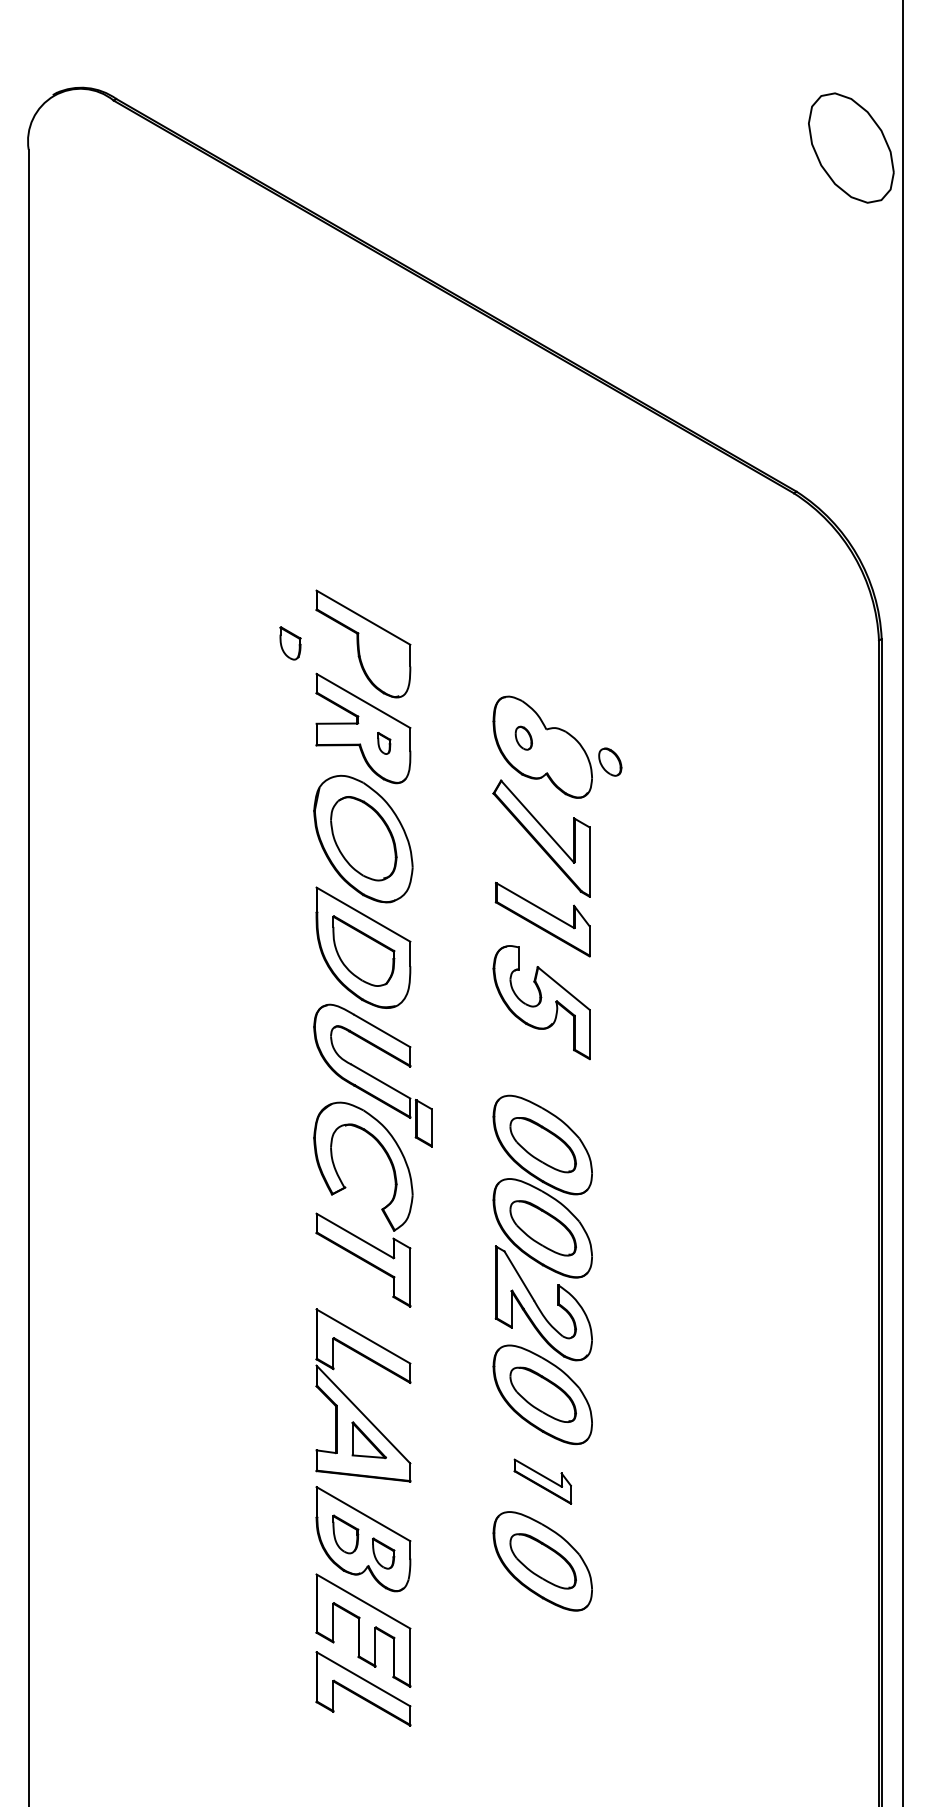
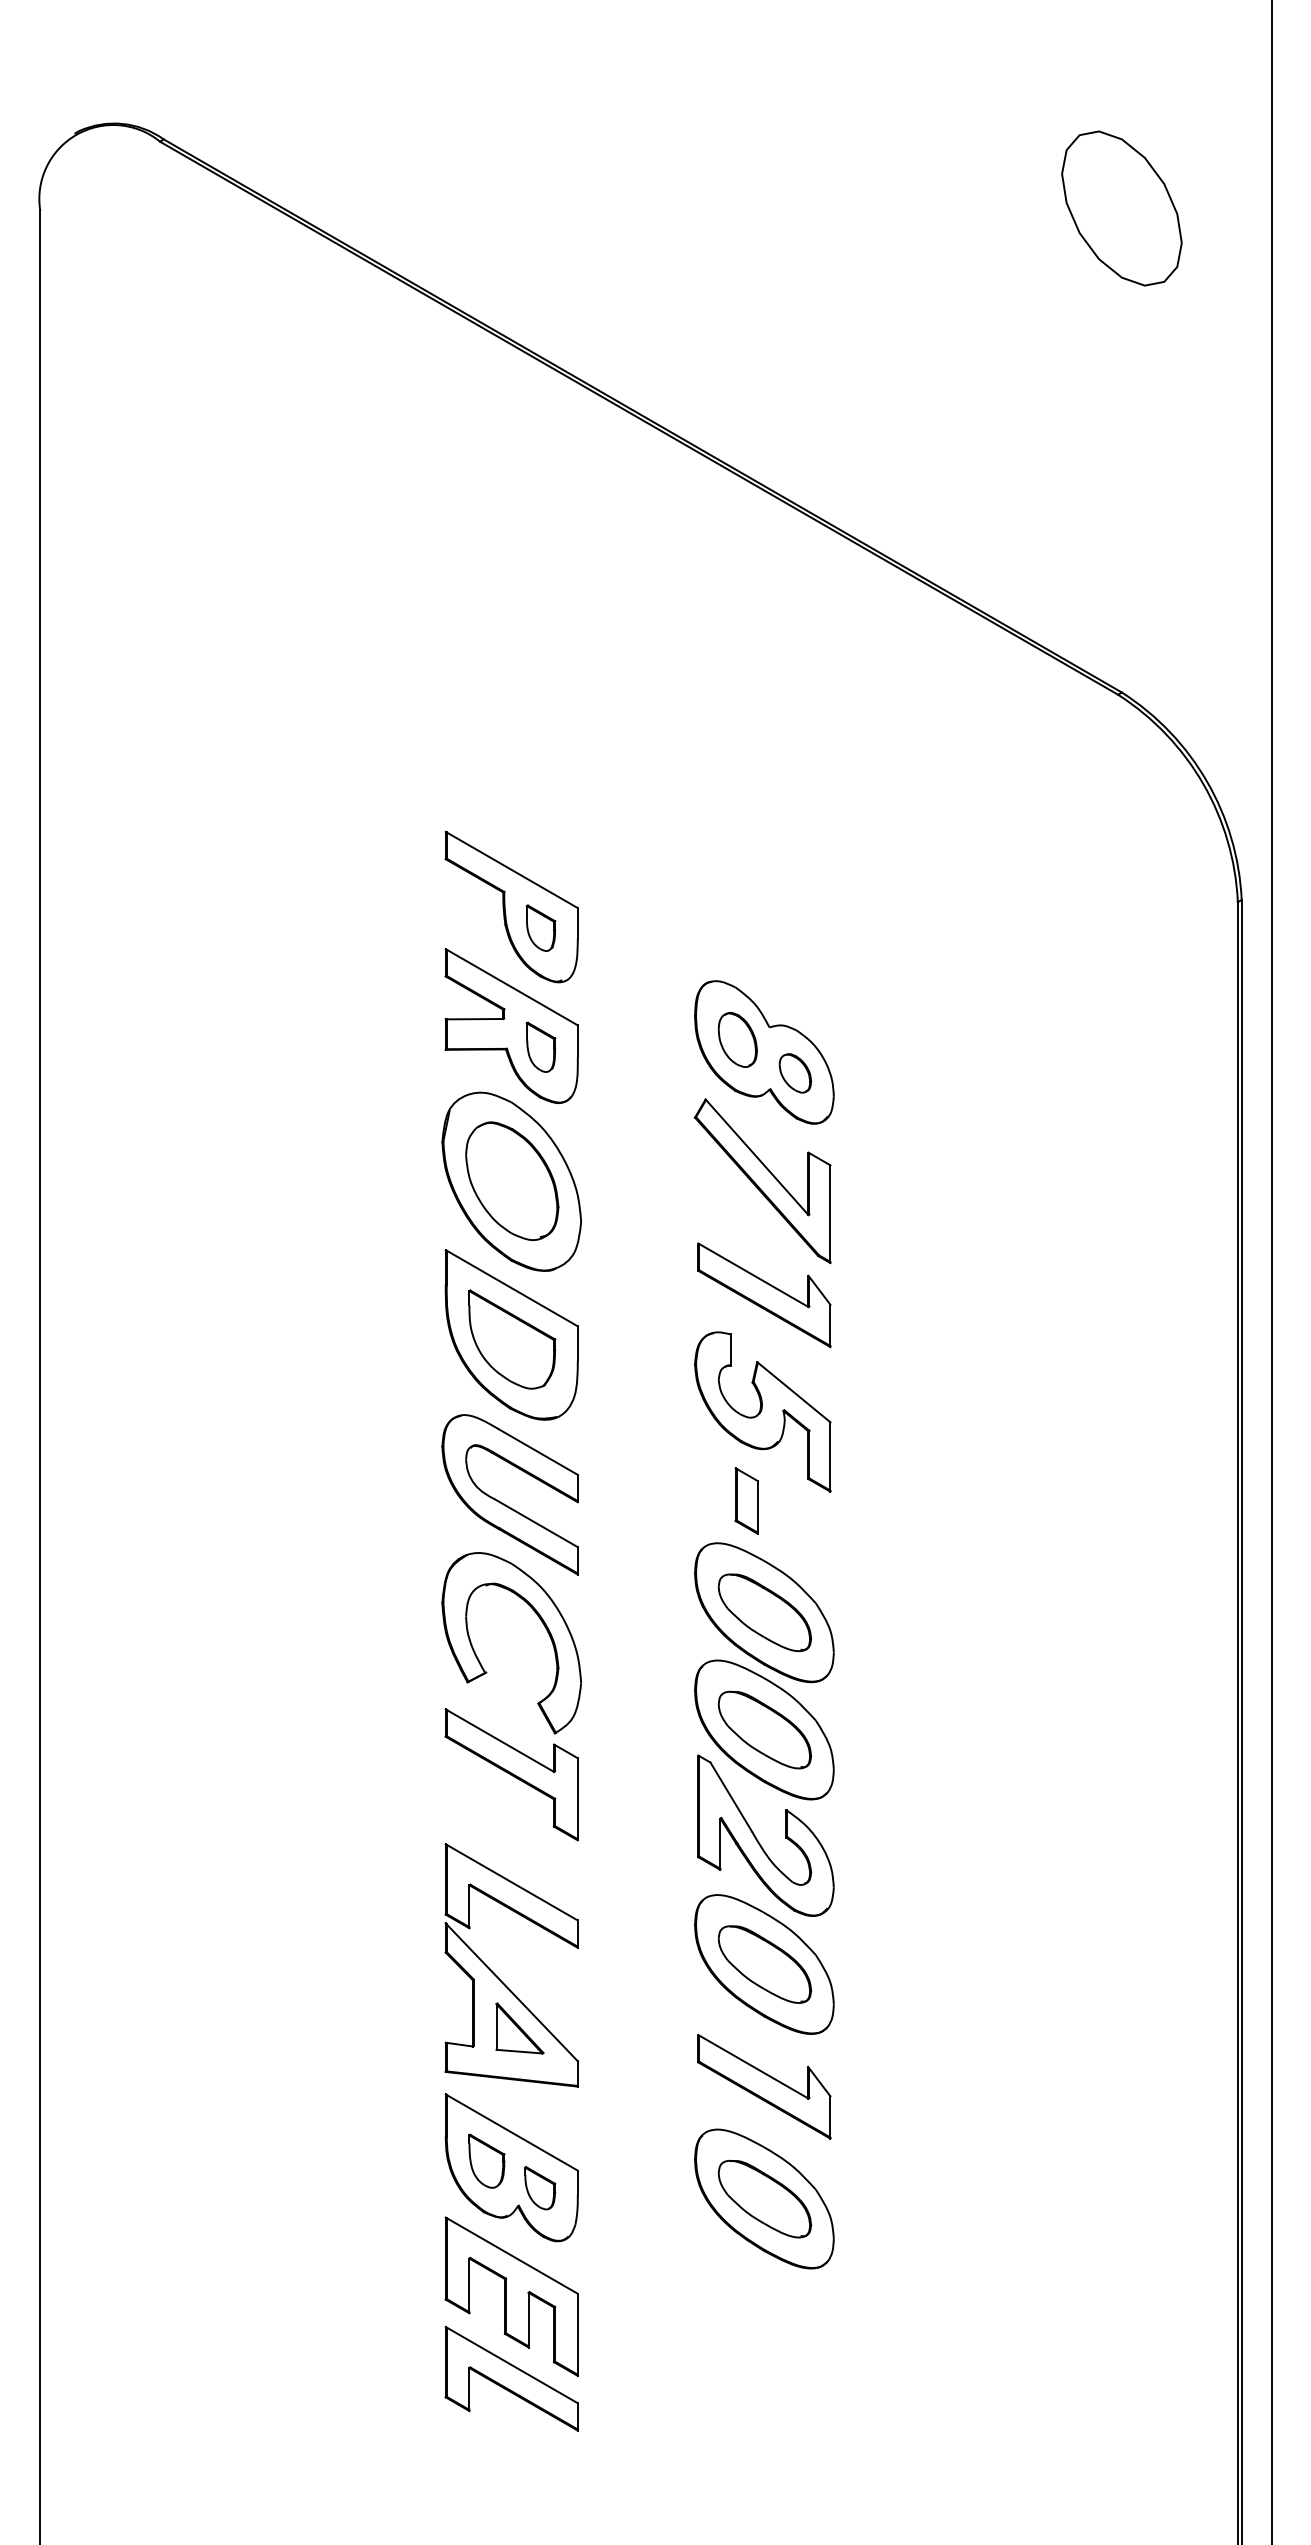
part: (851, 148) -> (1121, 208), moved
part: (290, 642) -> (540, 927), moved
part: (523, 738) -> (737, 1039), size x1.67
part: (383, 743) -> (540, 1046), size x1.67
part: (610, 762) -> (795, 1073), moved
part: (423, 1122) -> (746, 1500), moved
part: (542, 1481) -> (764, 2086), size x1.67

